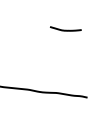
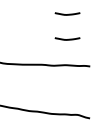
line: (63, 60) -> (68, 38), added

